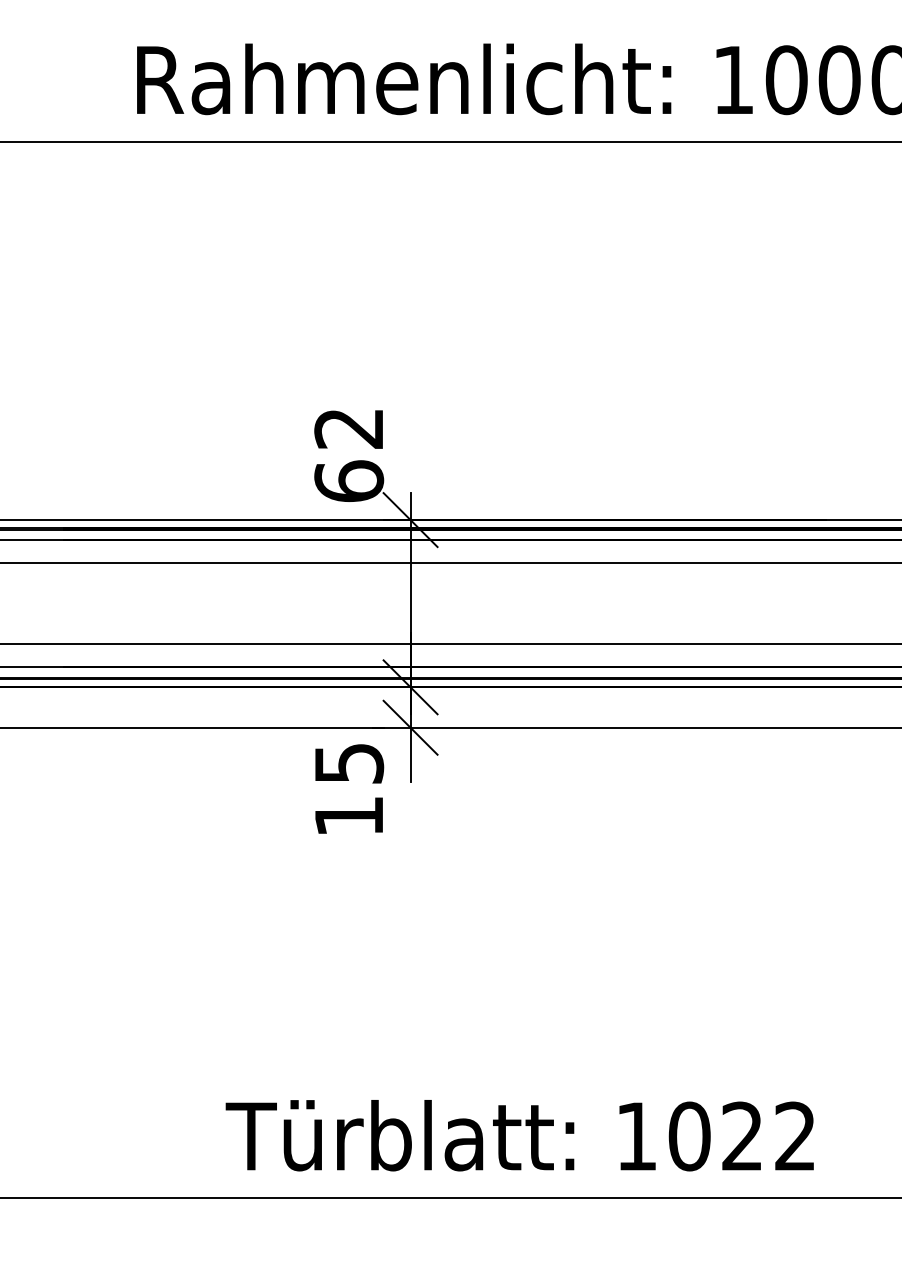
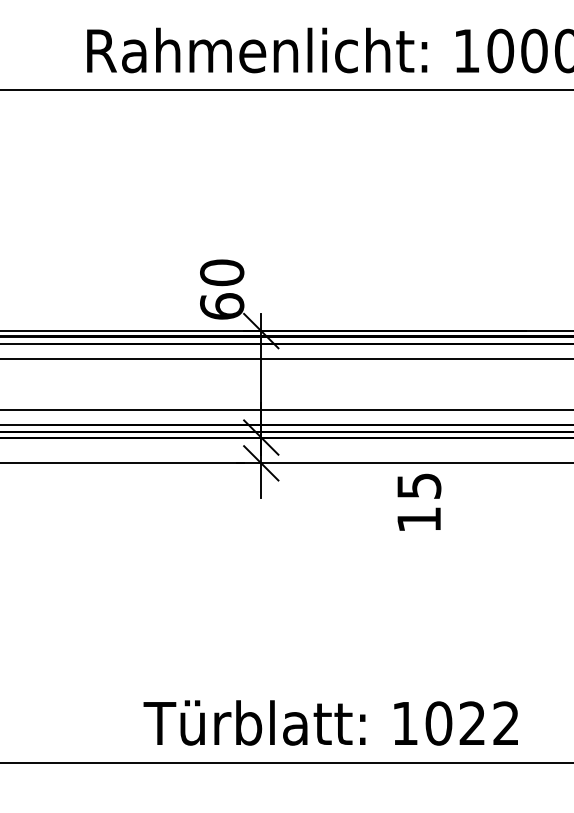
text: (349, 428) -> (222, 272), 62 -> 60
text: (349, 787) -> (419, 501), moved

